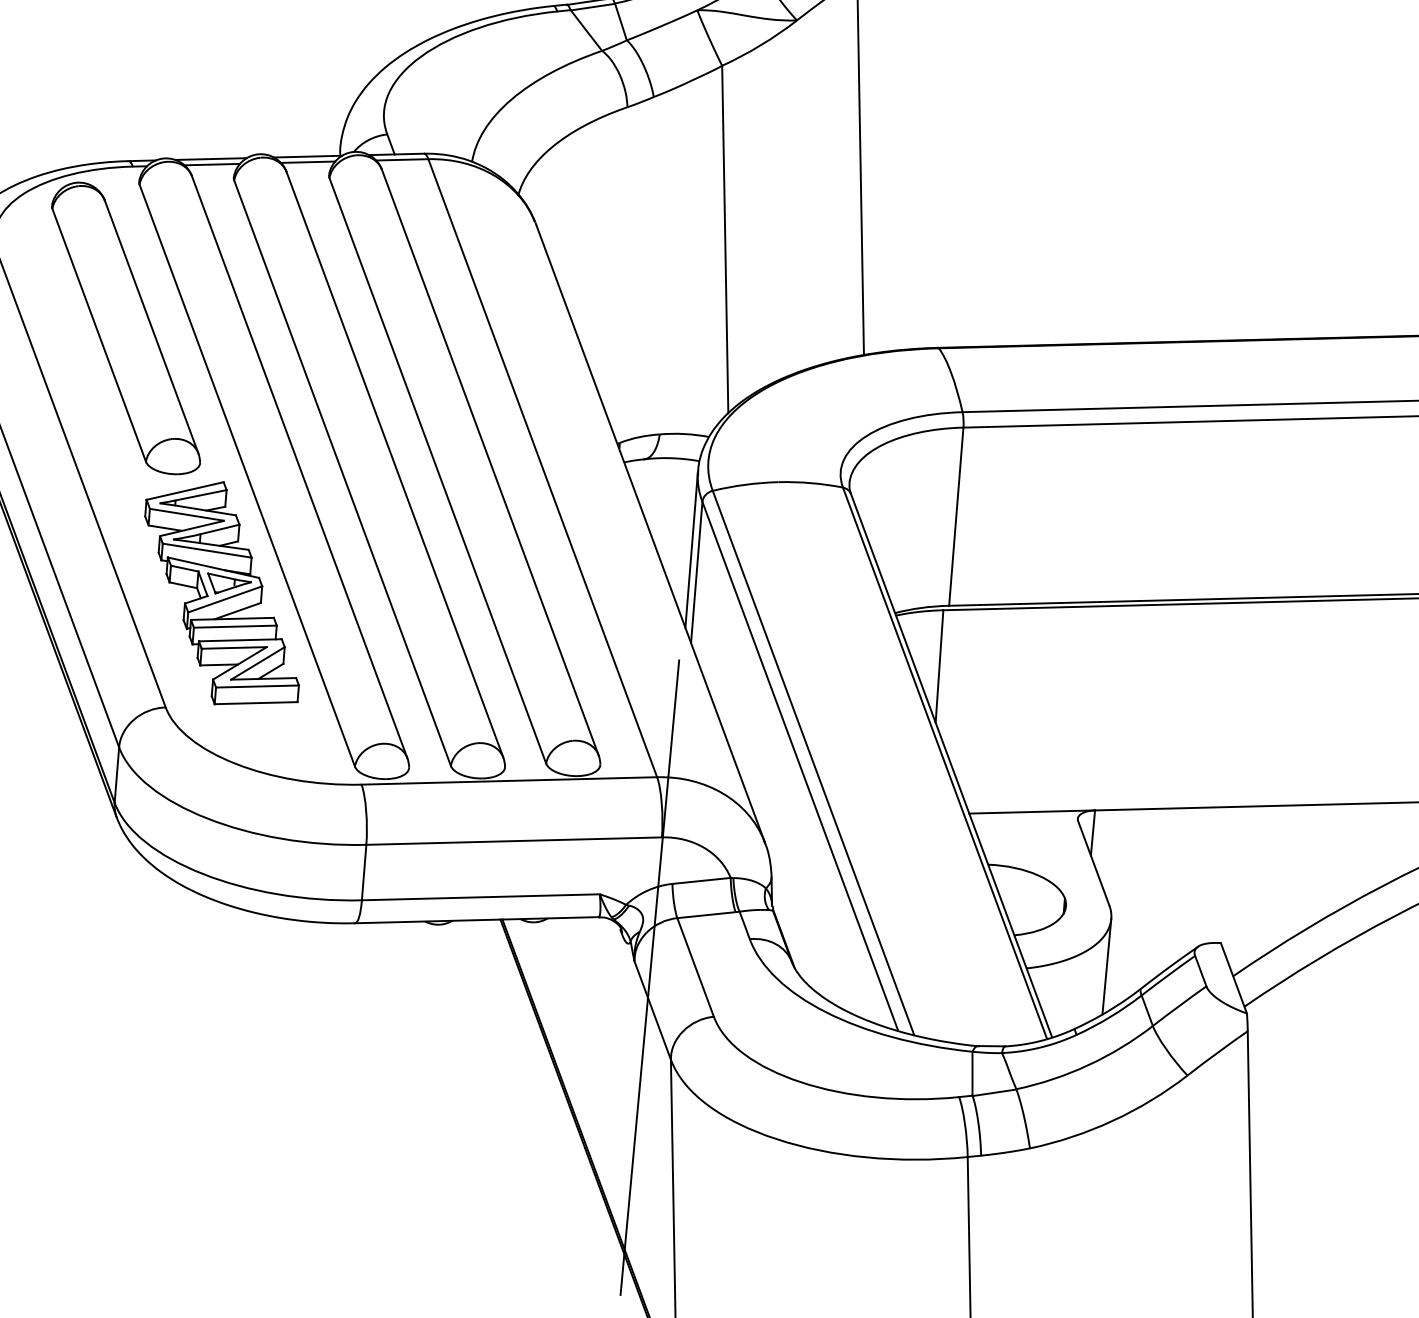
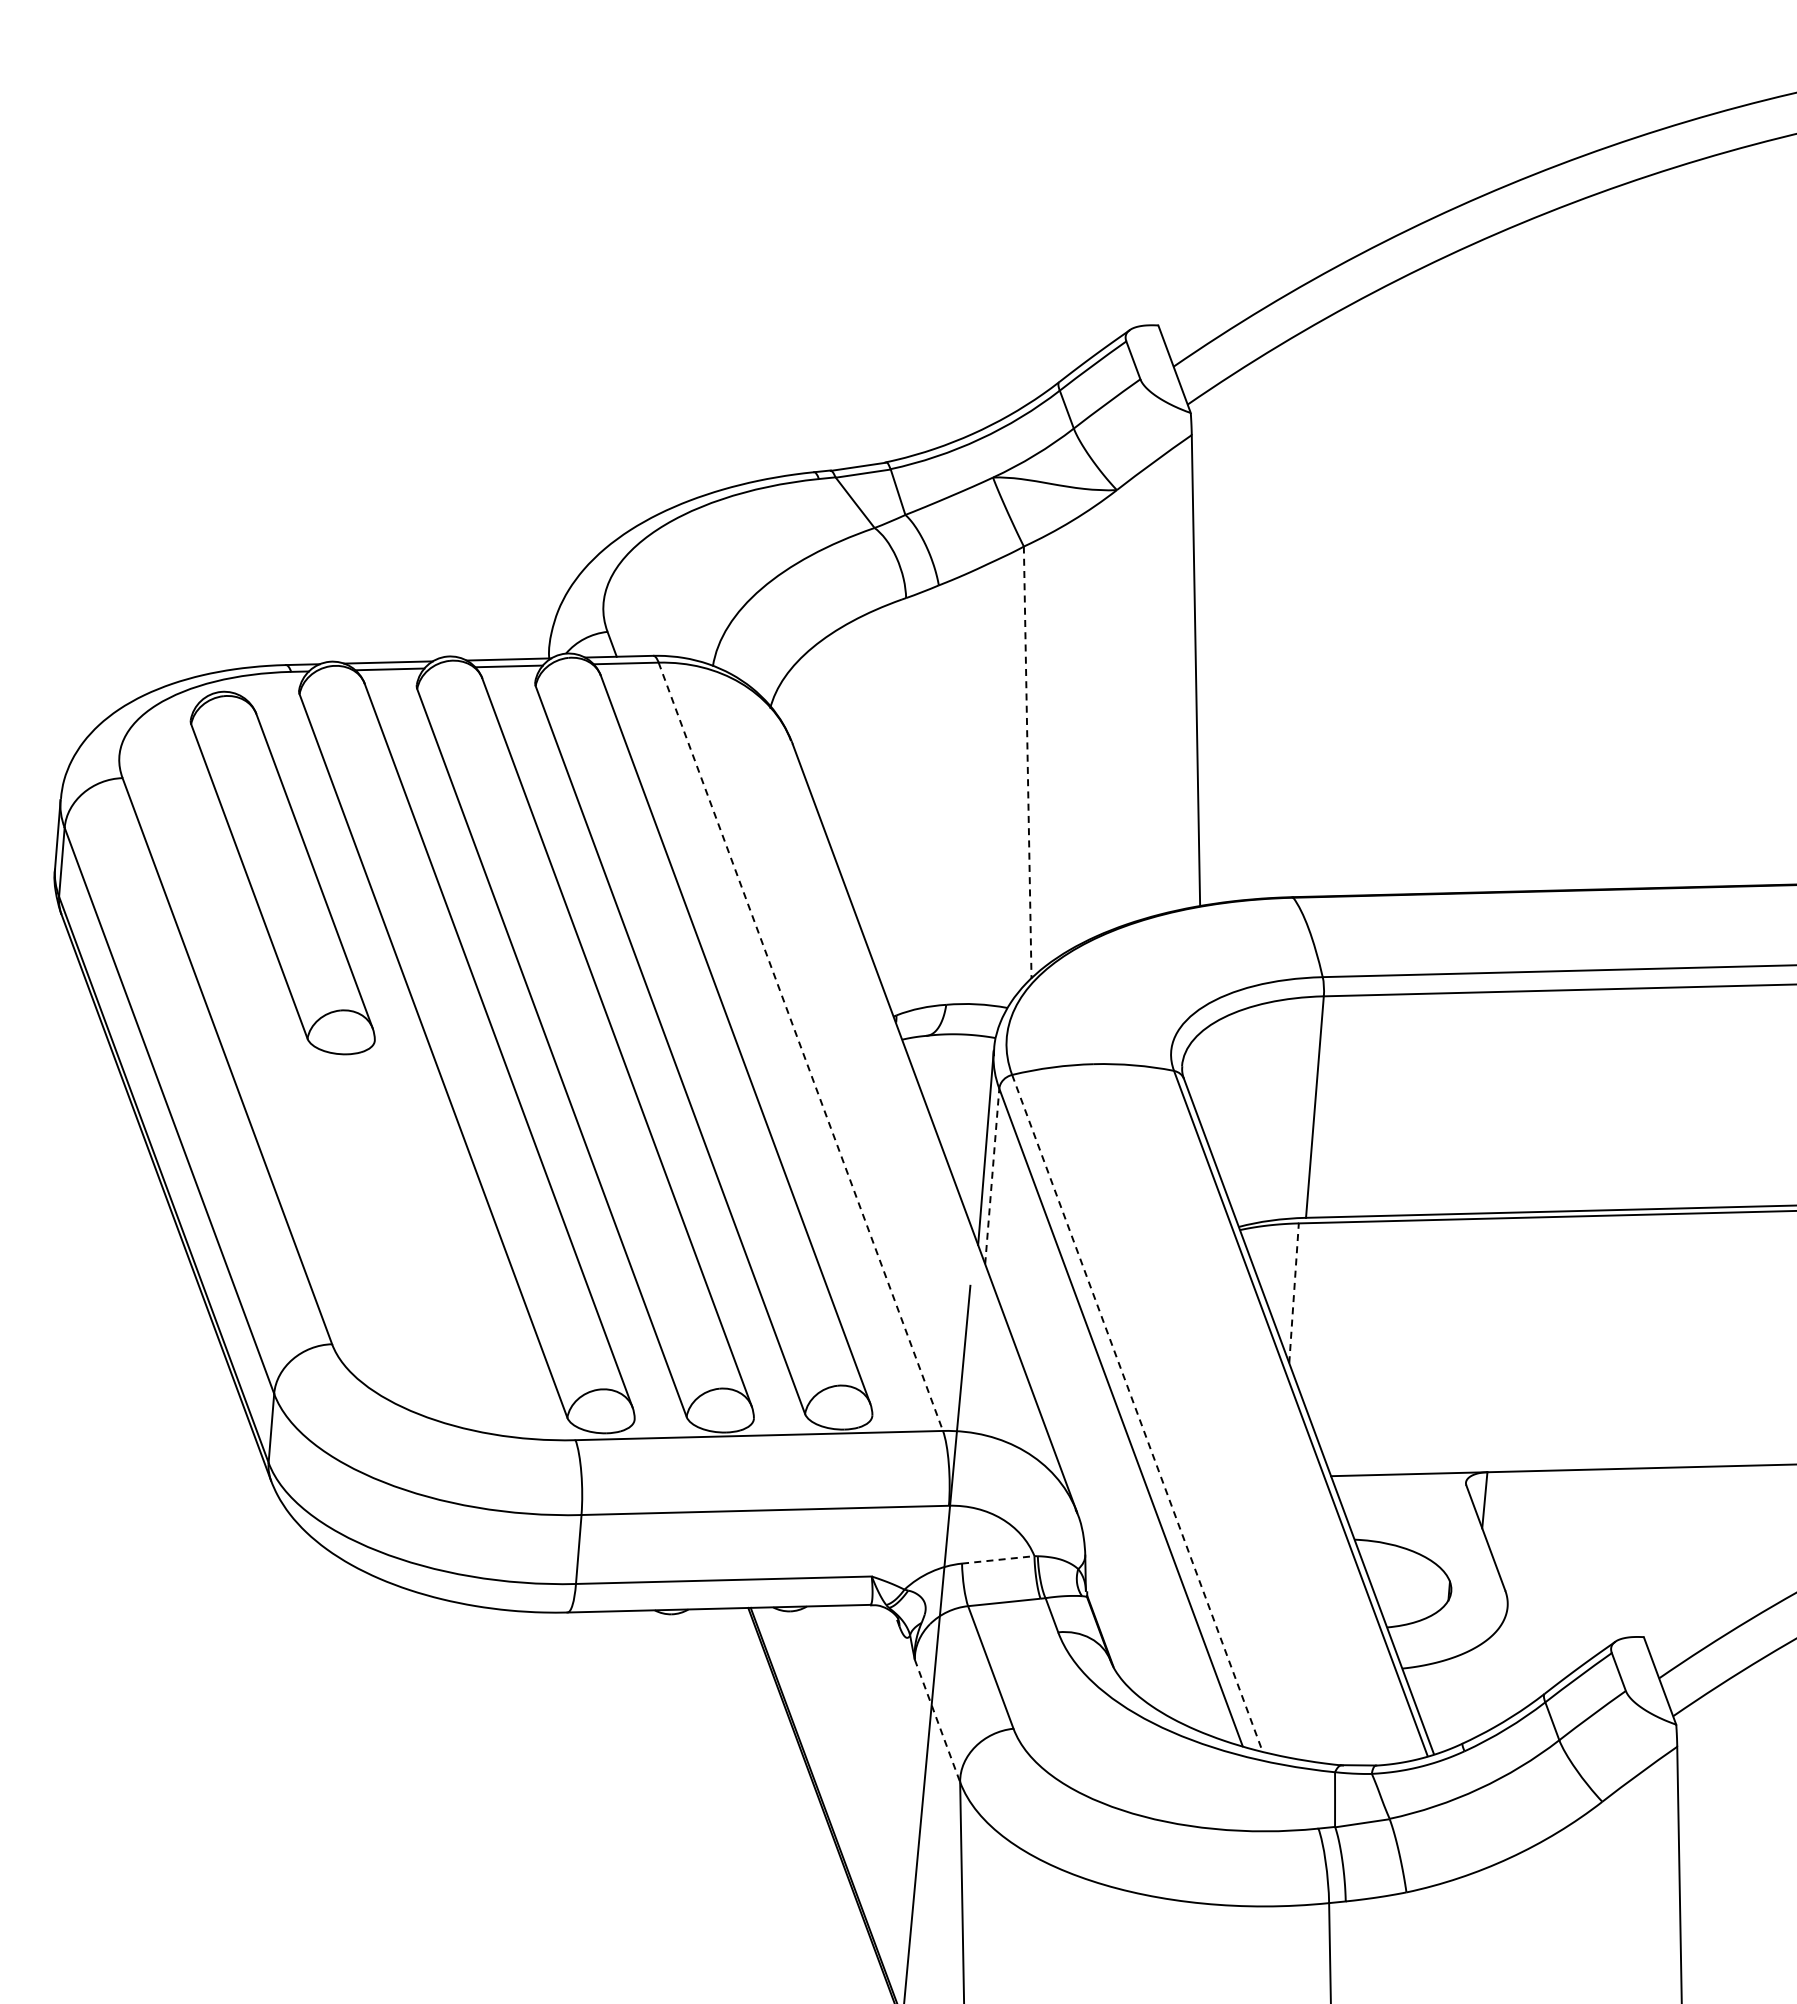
line: (725, 240) -> (1027, 763), solid -> dashed
line: (542, 467) -> (800, 1046), solid -> dashed
line: (696, 571) -> (992, 1175), solid -> dashed
part: (221, 593) -> (401, 1202), removed
line: (939, 665) -> (1294, 1292), solid -> dashed
line: (813, 763) -> (1137, 1413), solid -> dashed
line: (701, 880) -> (998, 1559), solid -> dashed
line: (1106, 966) -> (1501, 1666), removed
line: (652, 1010) -> (937, 1721), solid -> dashed

